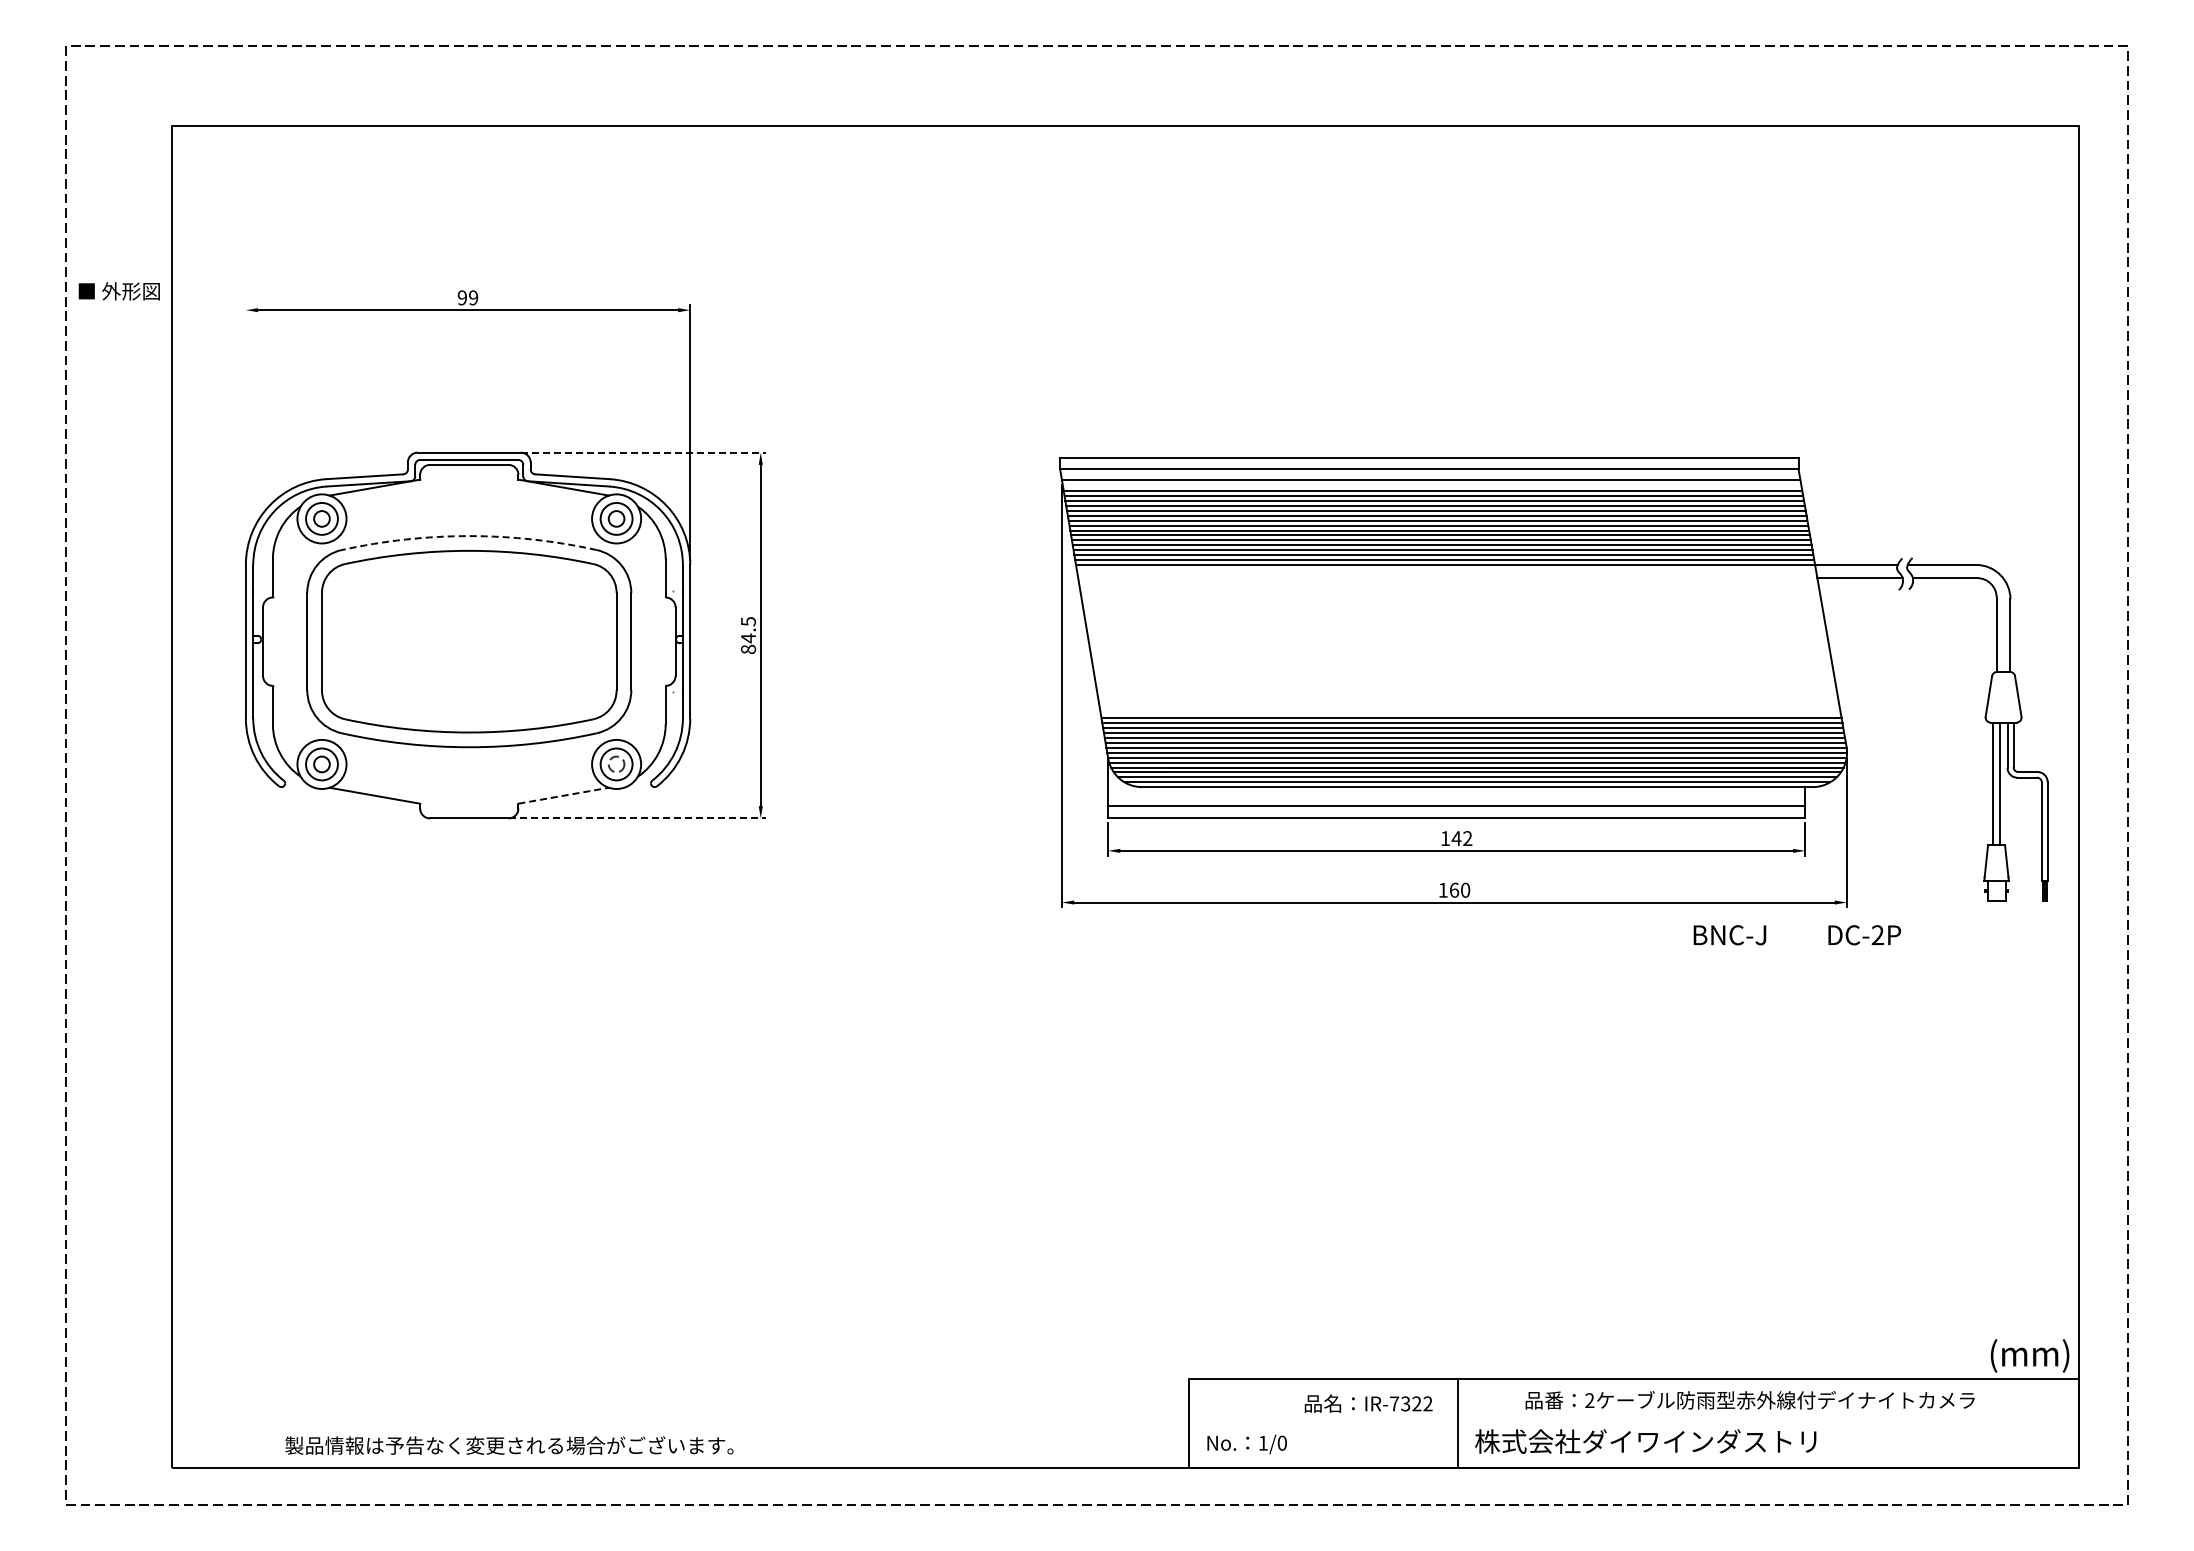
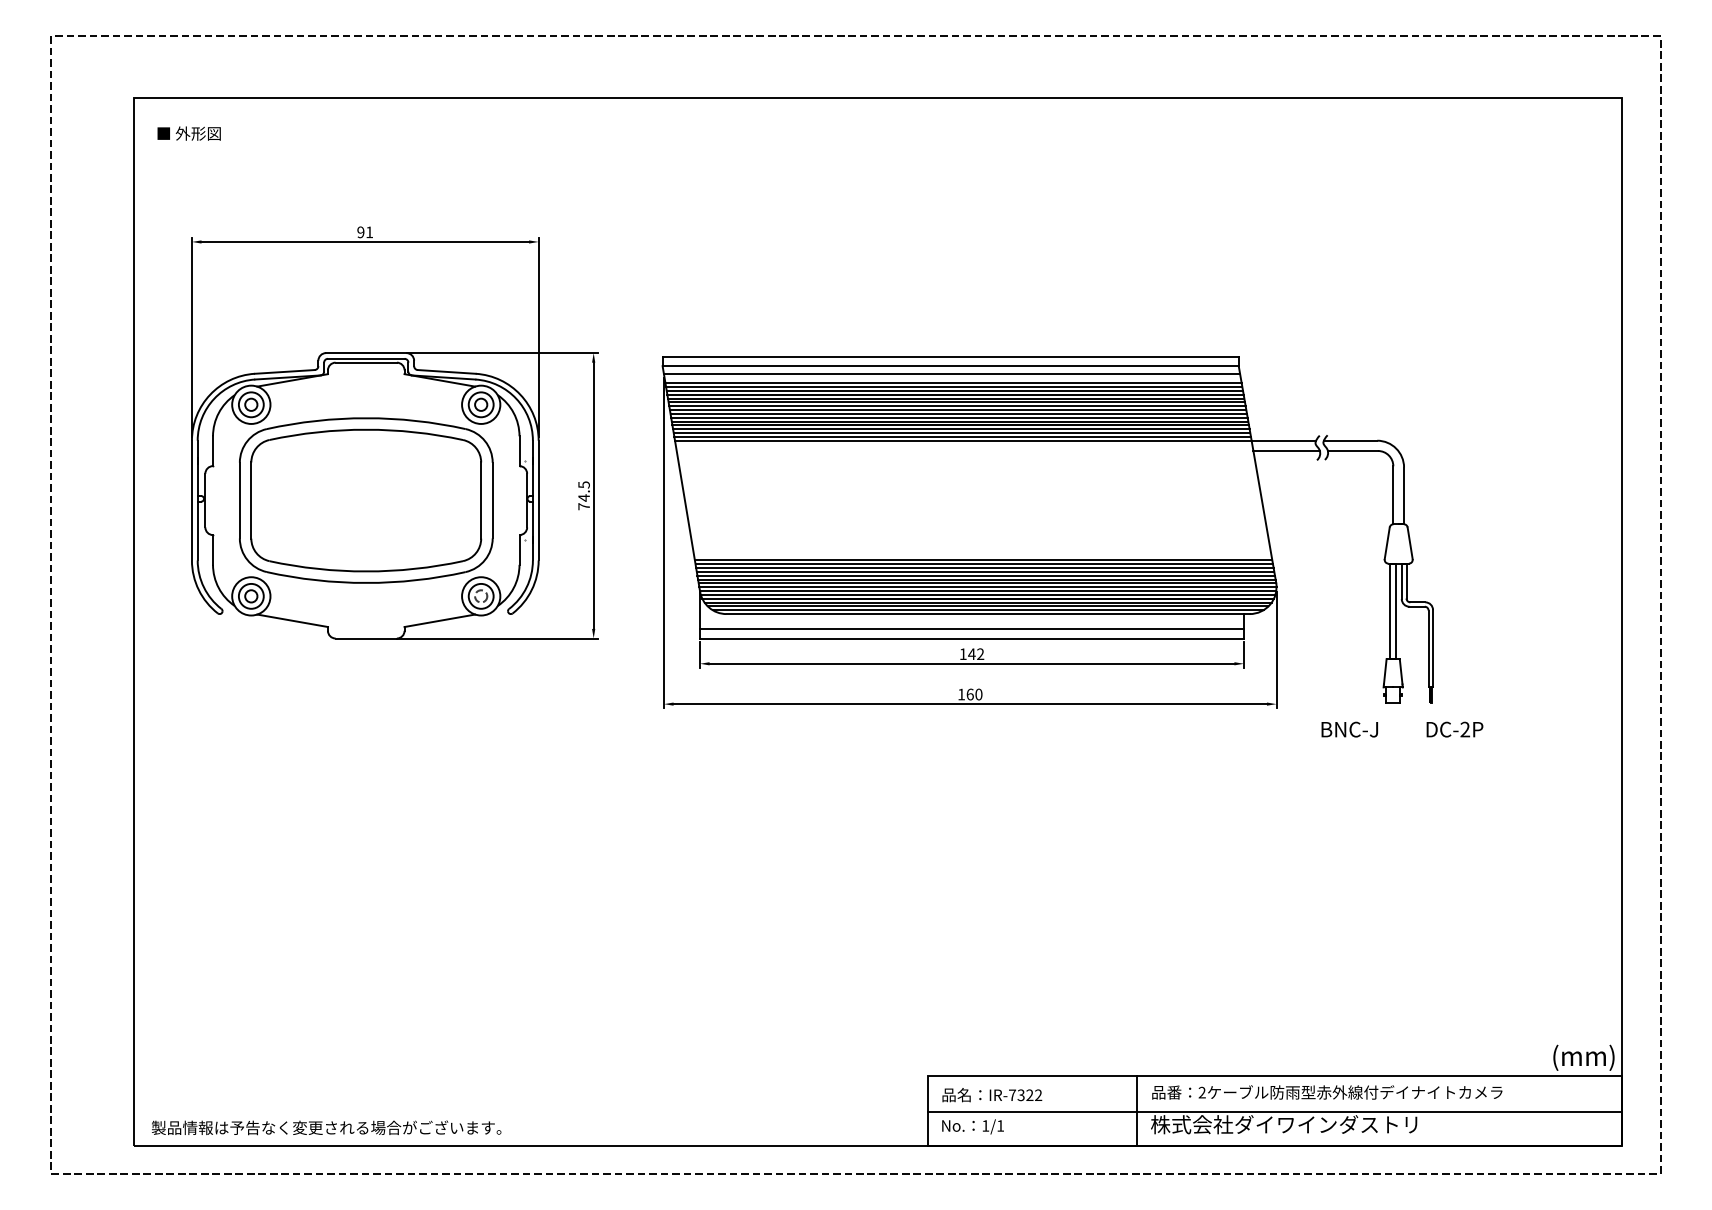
text: (118, 291) -> (188, 133), moved
text: (473, 297) -> (369, 232), 99 -> 91
line: (245, 432) -> (191, 337), added
line: (643, 452) -> (502, 352), dashed -> solid
arc: (469, 536) -> (366, 418), dashed -> solid
text: (748, 649) -> (584, 506), 84.5 -> 74.5
part: (1553, 682) -> (1047, 532), moved
line: (563, 795) -> (439, 620), dashed -> solid
line: (637, 818) -> (497, 638), dashed -> solid
text: (1749, 1400) -> (1326, 1092), moved
text: (1368, 1403) -> (992, 1094), moved
line: (1633, 1425) -> (1274, 1112), added
text: (1281, 1442) -> (999, 1125), 1/0 -> 1/1
text: (509, 1445) -> (326, 1127), moved

